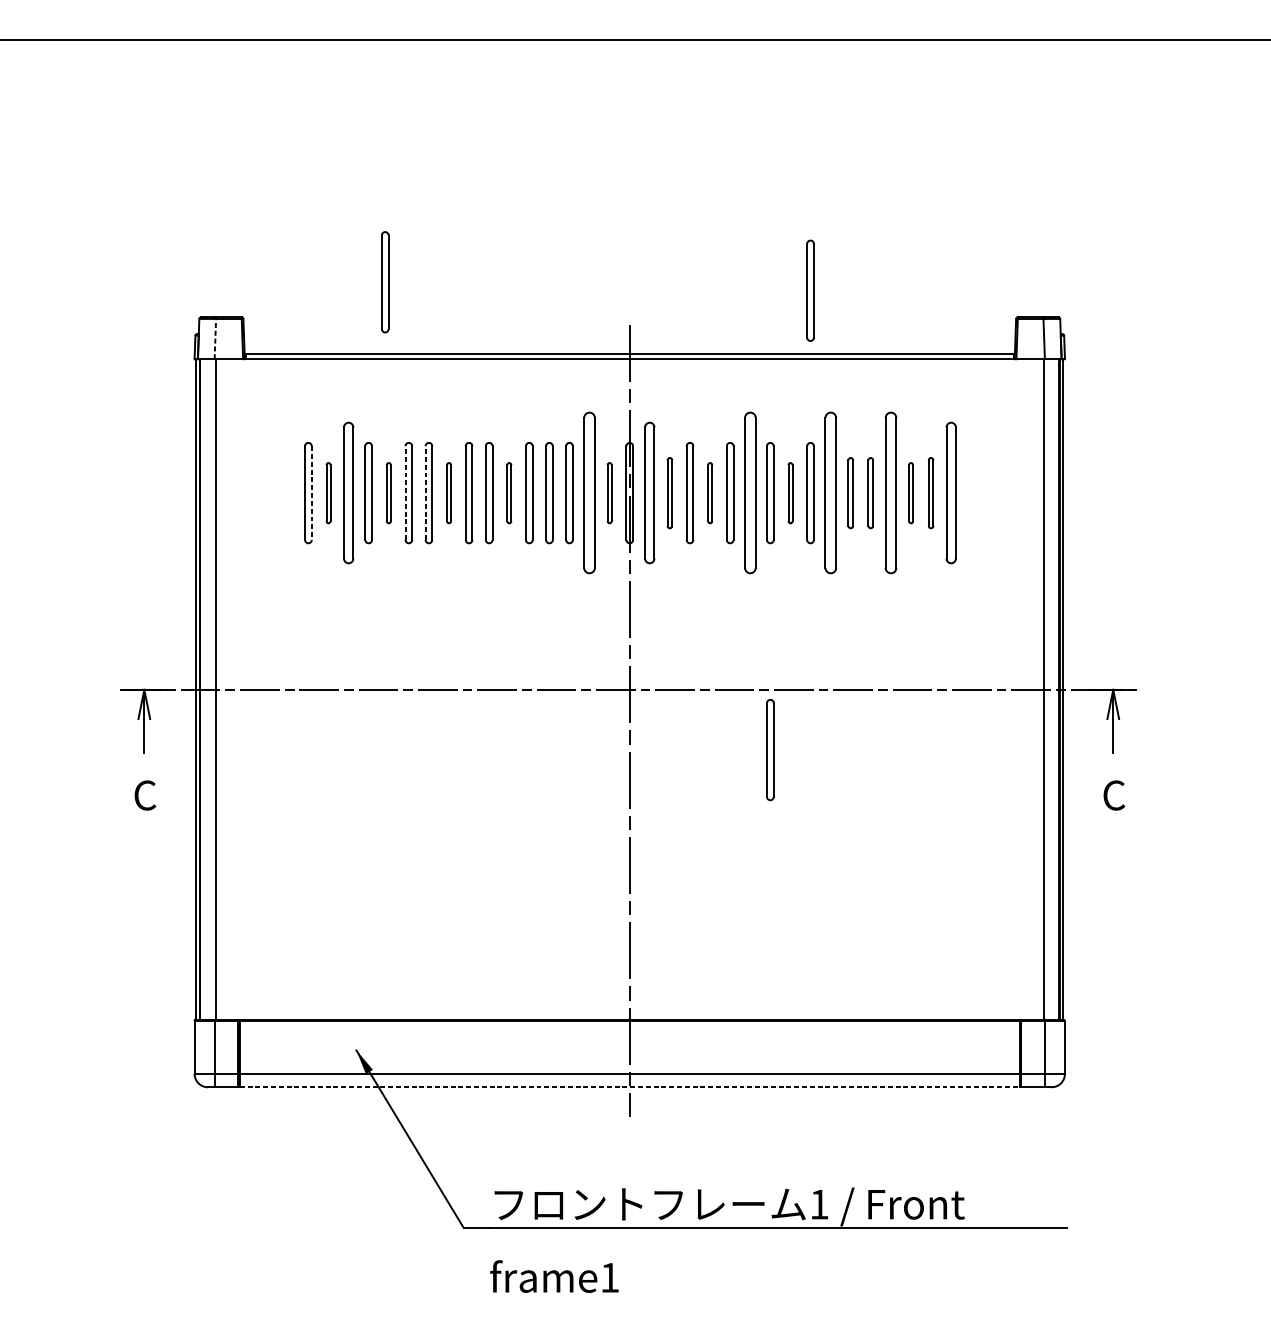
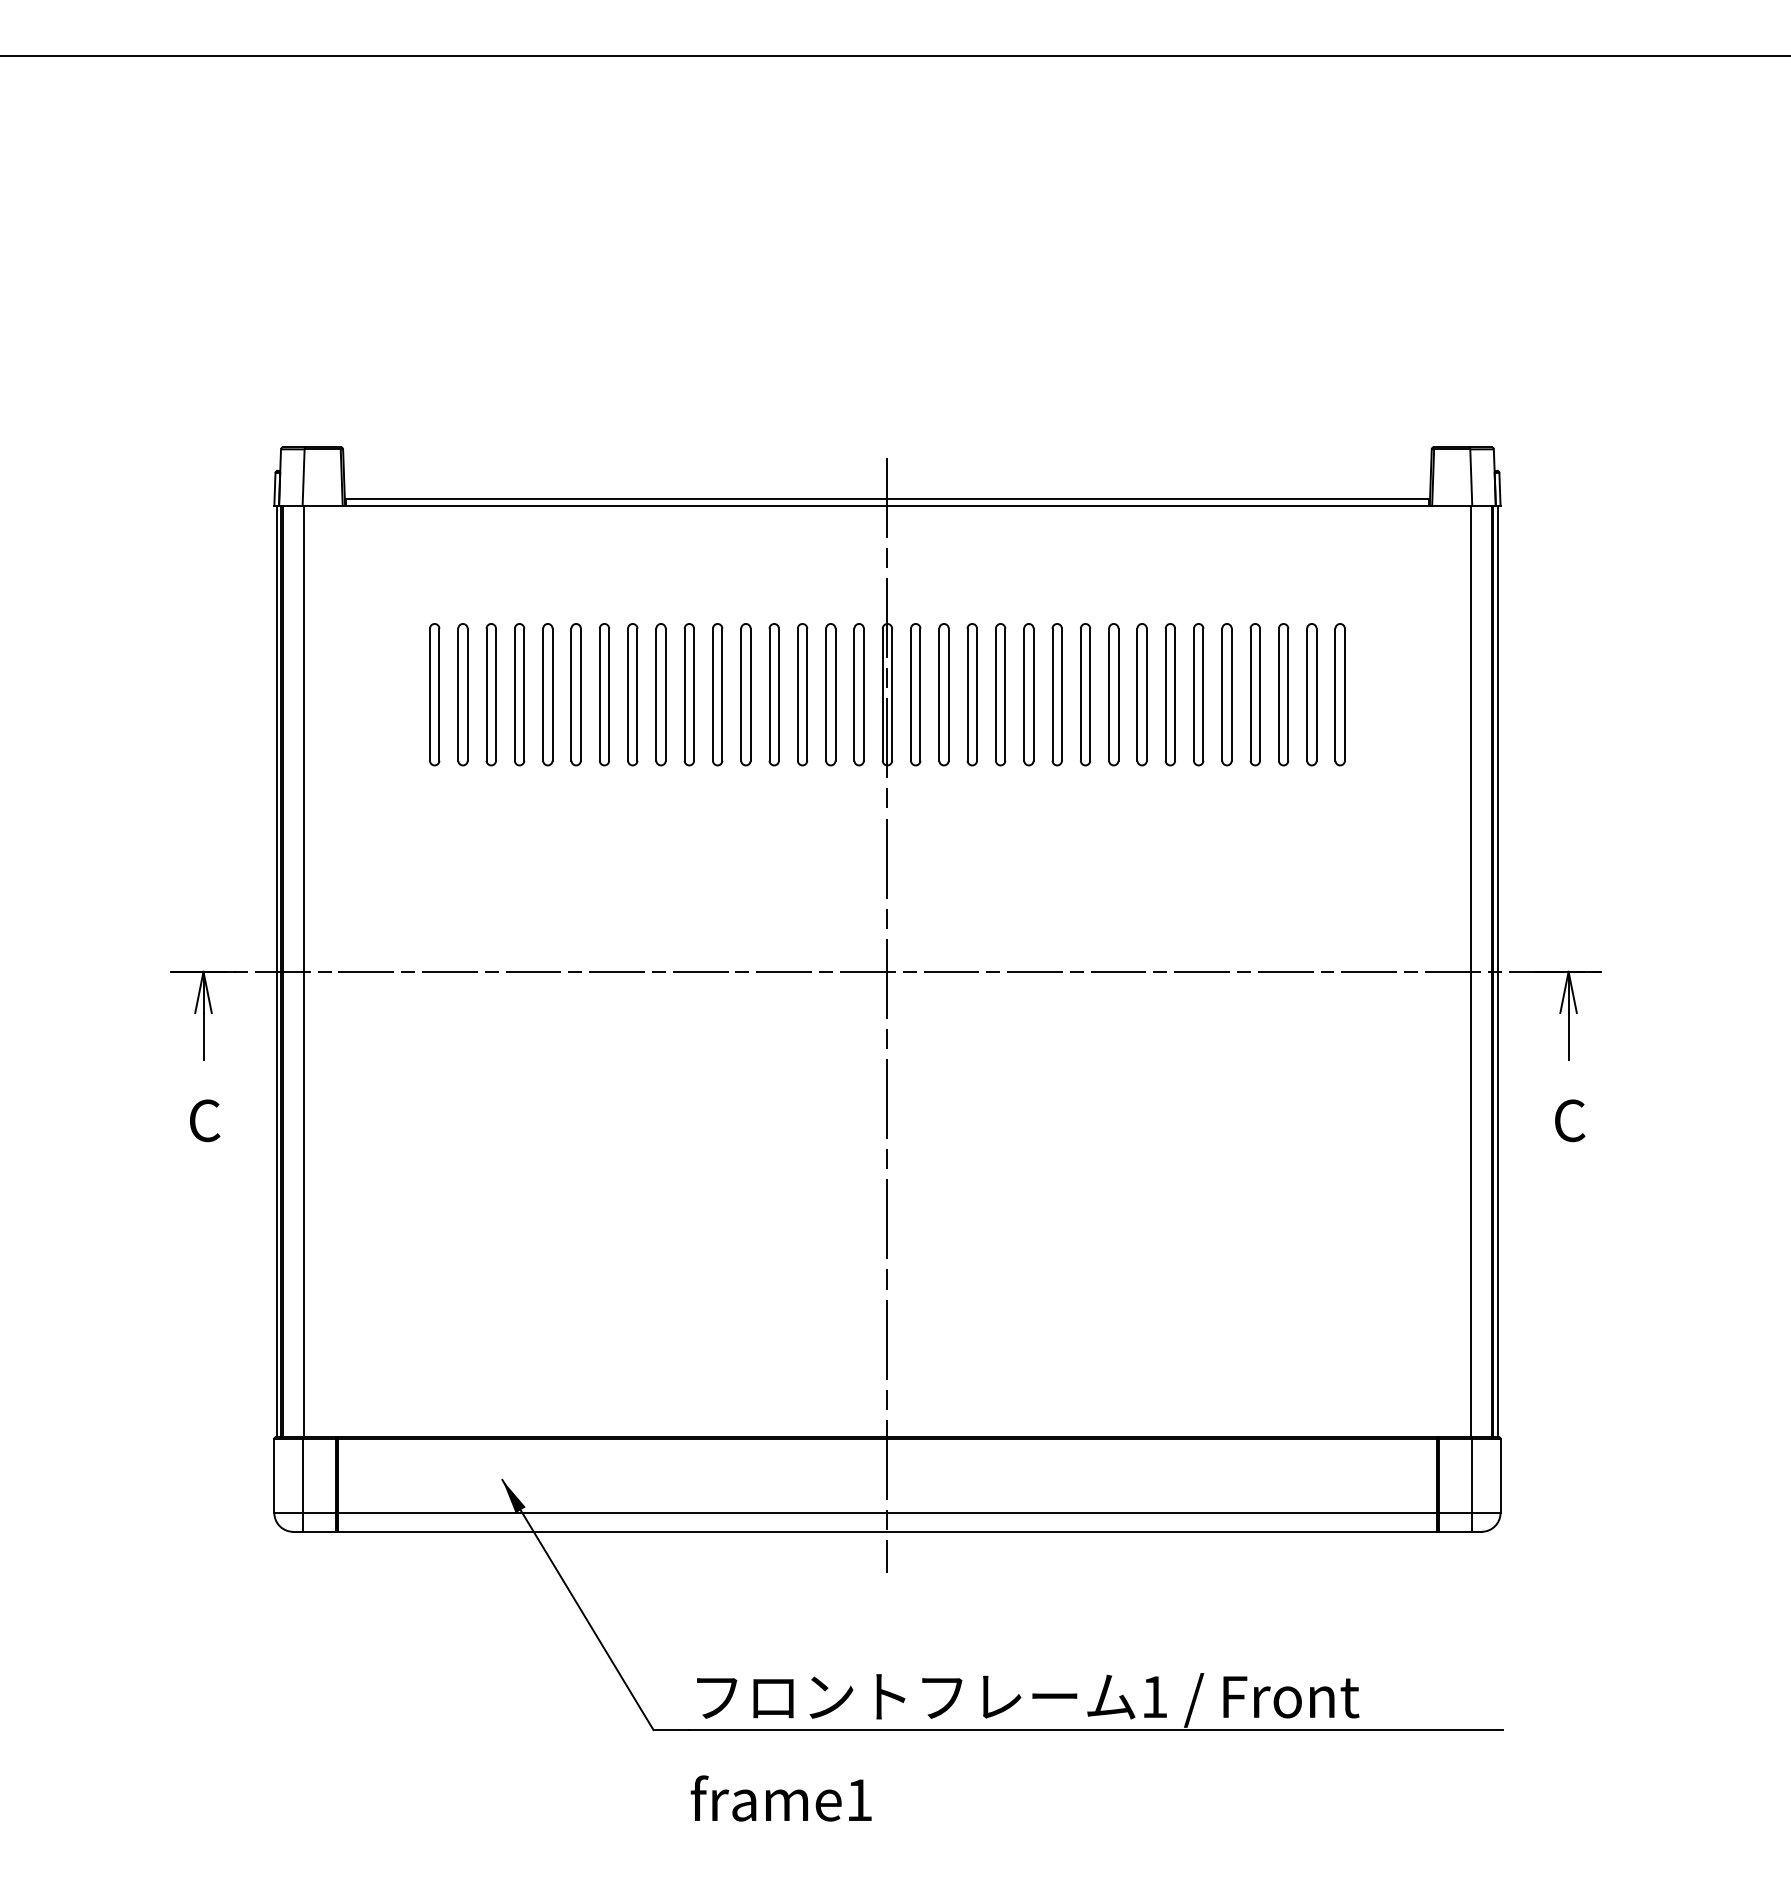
part: (384, 282) -> (542, 397), removed
part: (810, 290) -> (1141, 409), removed
line: (215, 338) -> (303, 477), dashed -> solid
part: (328, 492) -> (462, 694), size x1.67
part: (348, 492) -> (490, 694), size x0.71
part: (388, 492) -> (547, 694), size x1.67
line: (405, 492) -> (571, 694), dashed -> solid
line: (425, 492) -> (599, 694), dashed -> solid
part: (448, 492) -> (632, 694), size x1.67
part: (509, 492) -> (717, 694), size x1.67
part: (589, 492) -> (830, 694), size x0.62
part: (609, 492) -> (858, 694), size x1.67
part: (649, 492) -> (915, 694), size x0.71
part: (669, 492) -> (943, 694), size x1.43
part: (710, 492) -> (1000, 694), size x1.67
part: (749, 492) -> (1056, 694), size x0.62
part: (790, 492) -> (1113, 694), size x1.67
part: (829, 492) -> (1169, 694), size x0.62
part: (850, 492) -> (1198, 694), size x1.43
part: (870, 492) -> (1226, 694), size x1.43
part: (890, 492) -> (1254, 694), size x0.62
part: (910, 492) -> (1283, 694), size x1.67
part: (930, 492) -> (1311, 694), size x1.43
part: (950, 492) -> (1339, 694), size x0.71
line: (311, 493) -> (439, 695), dashed -> solid
part: (770, 749) -> (1085, 1056), removed
line: (629, 1087) -> (887, 1531), dashed -> solid

